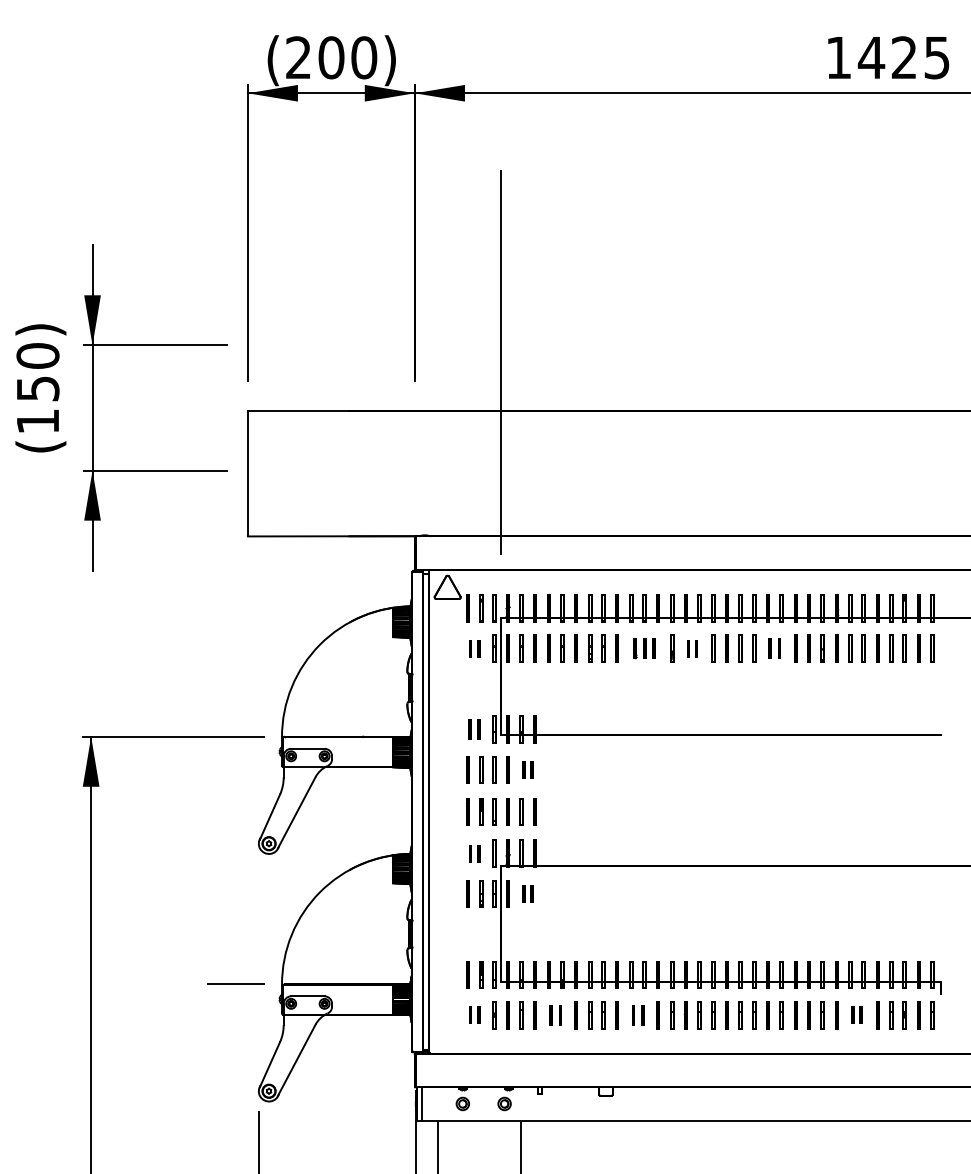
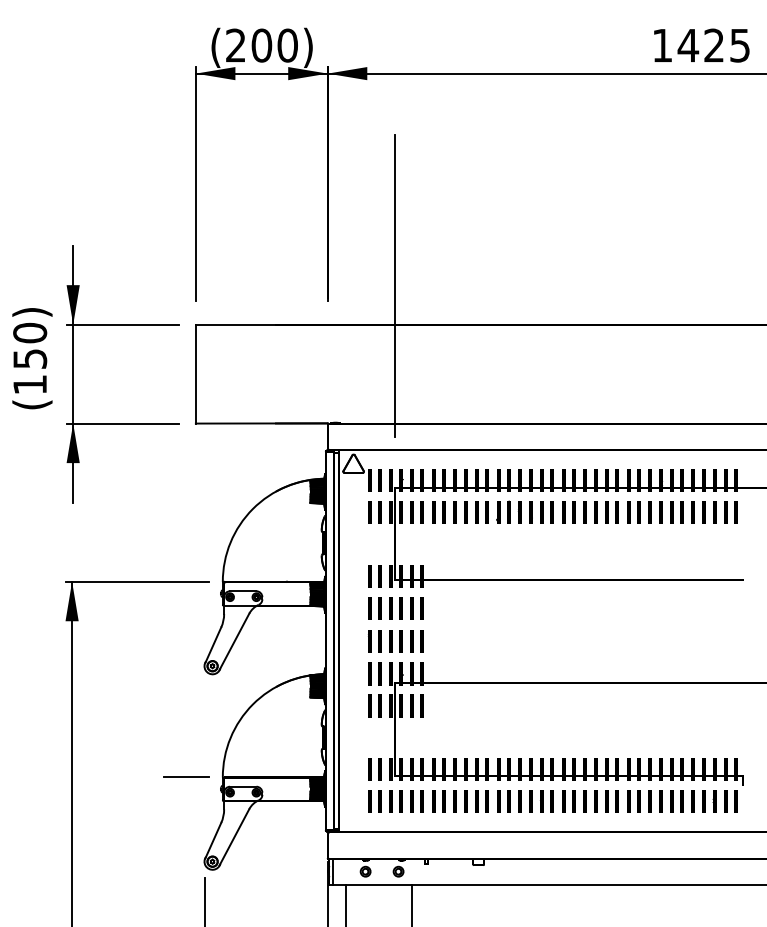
part: (92, 408) -> (73, 374), moved
part: (643, 647) -> (508, 511), size x1.43
part: (474, 649) -> (374, 512), size x1.67
part: (691, 649) -> (546, 512), size x1.67
part: (774, 649) -> (611, 512), size x1.43
part: (474, 730) -> (374, 576), size x1.43
part: (527, 770) -> (416, 608), size x1.67
part: (474, 852) -> (374, 673), size x1.67
part: (527, 893) -> (416, 705), size x1.67
part: (474, 1015) -> (374, 801), size x1.67
part: (555, 1015) -> (438, 801), size x1.43
part: (637, 1015) -> (503, 801), size x1.43
part: (856, 1015) -> (676, 801), size x1.67

